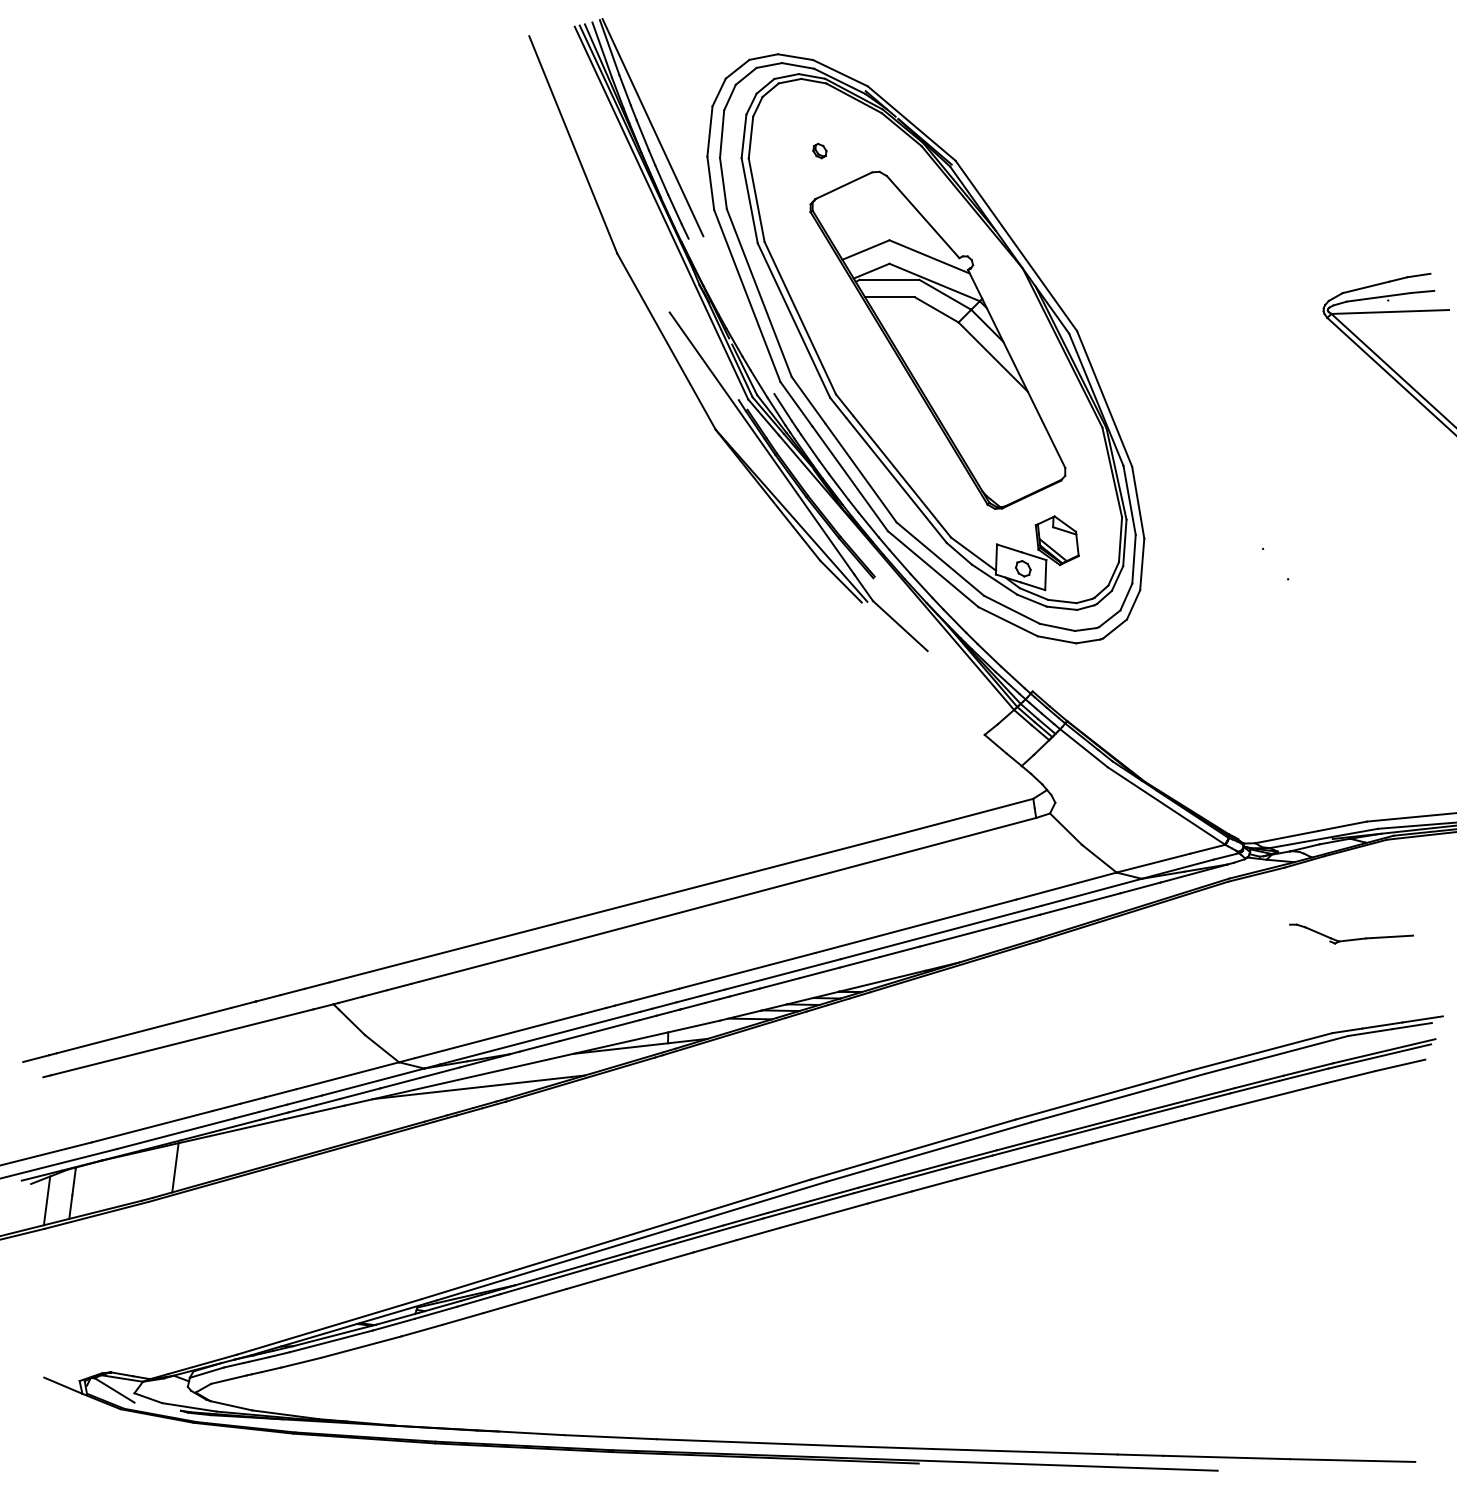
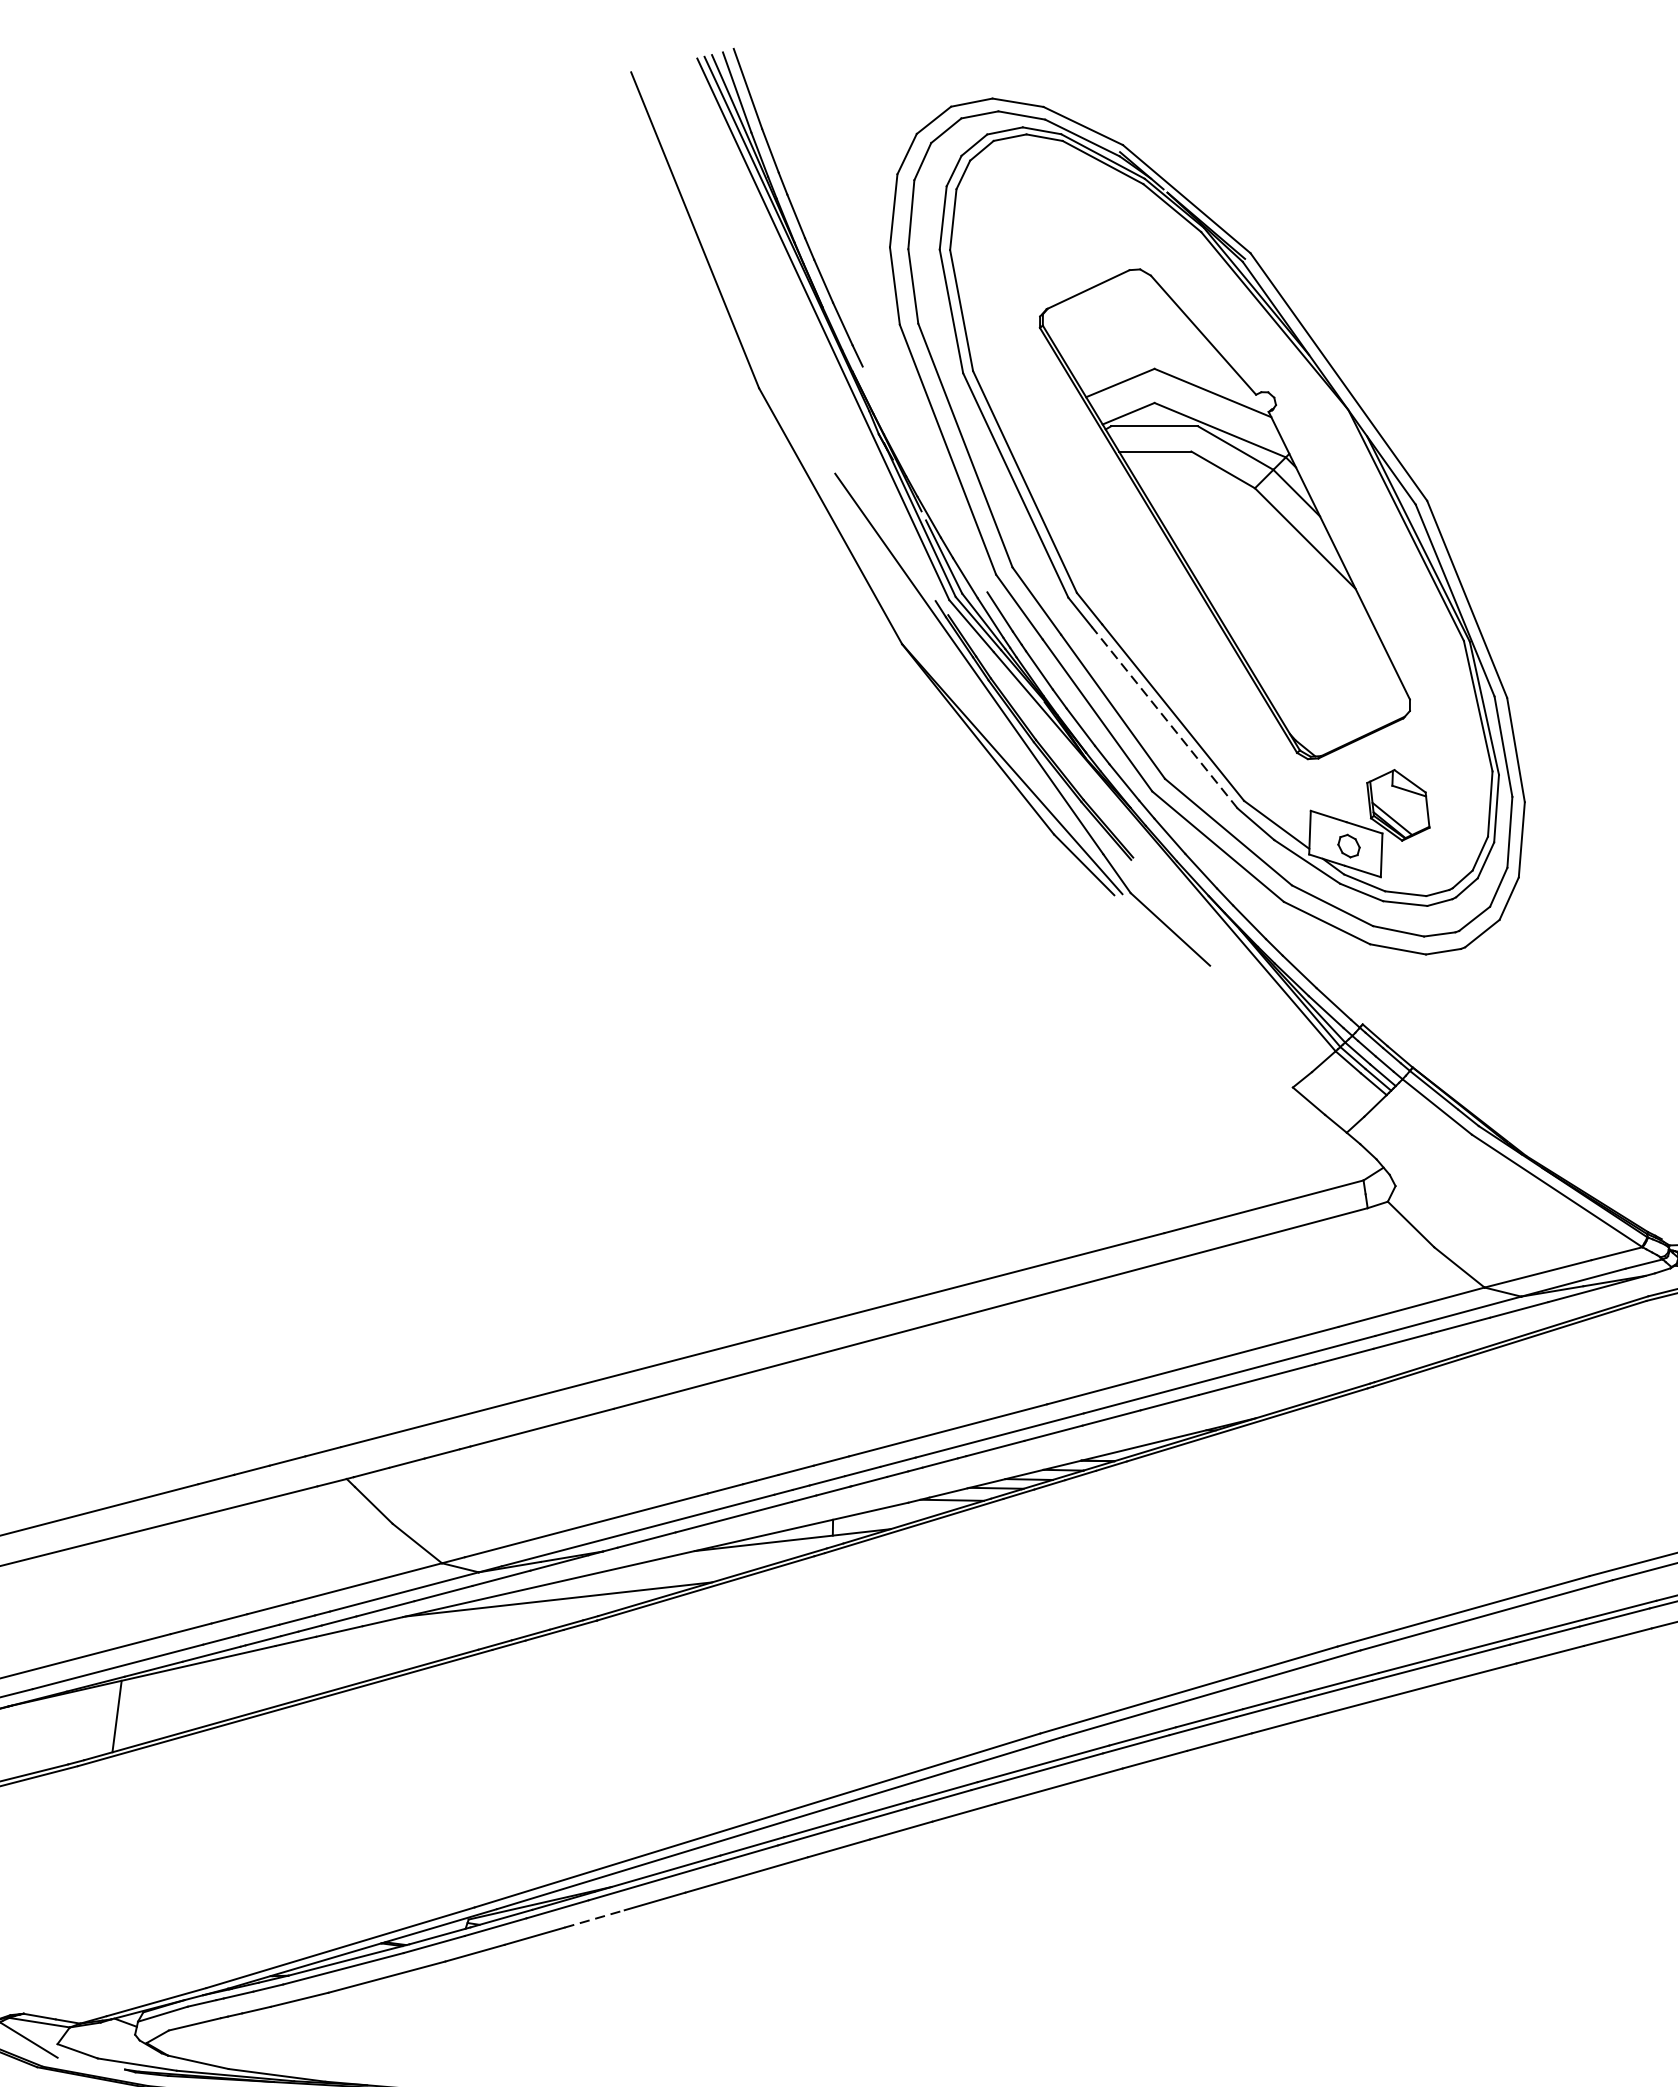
line: (652, 127) -> (810, 204), removed
part: (819, 150) -> (1052, 238), removed
line: (896, 479) -> (1164, 716), solid -> dashed
line: (504, 1307) -> (595, 1919), solid -> dashed

